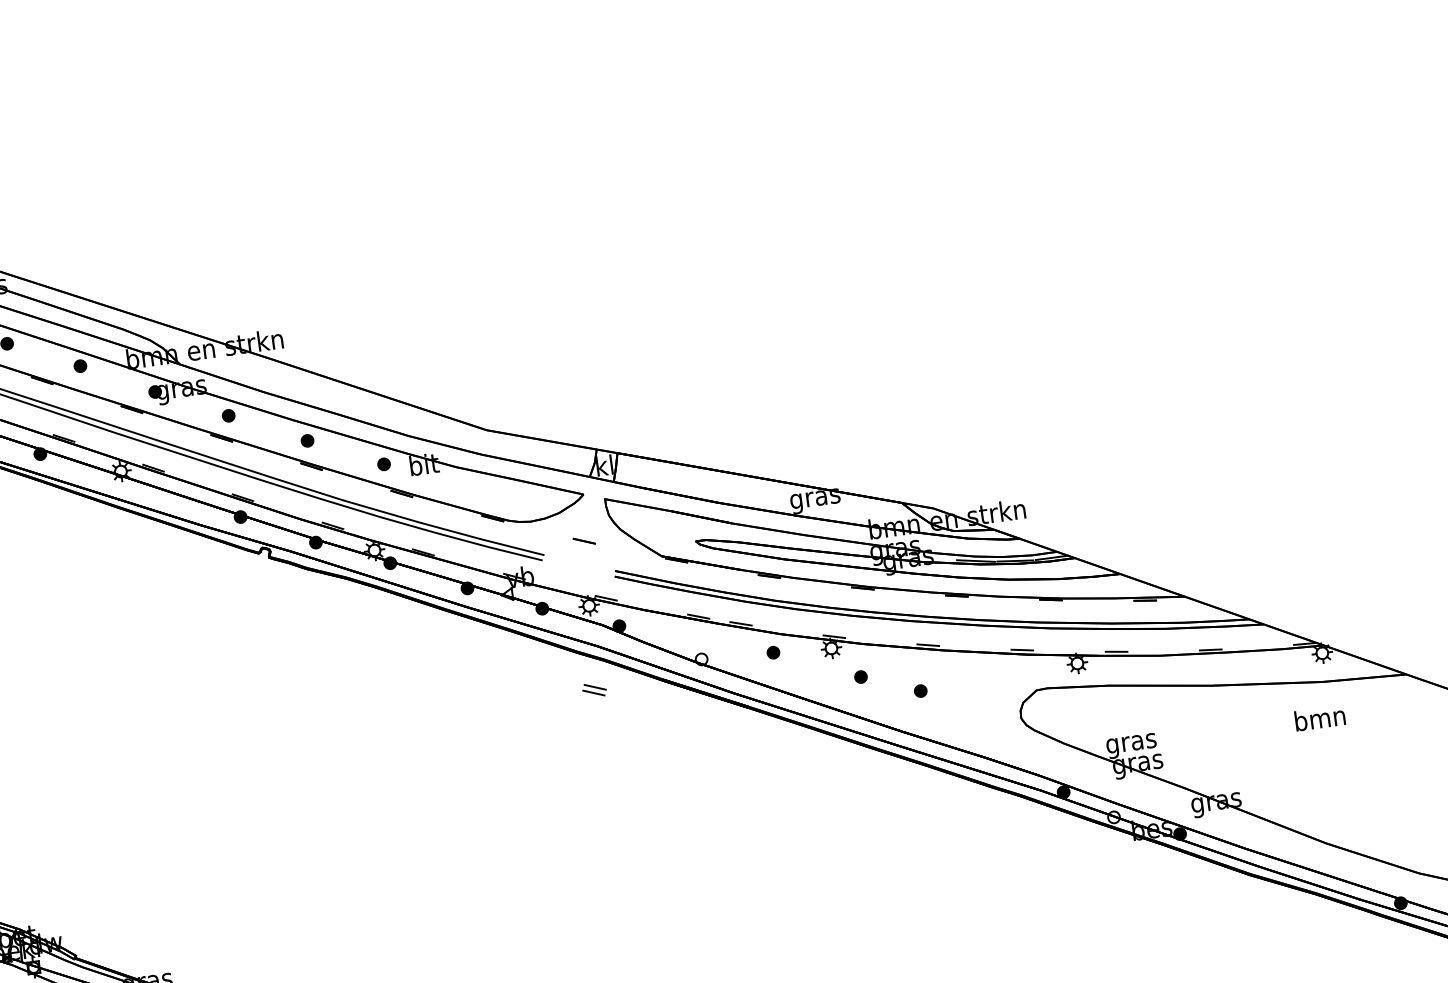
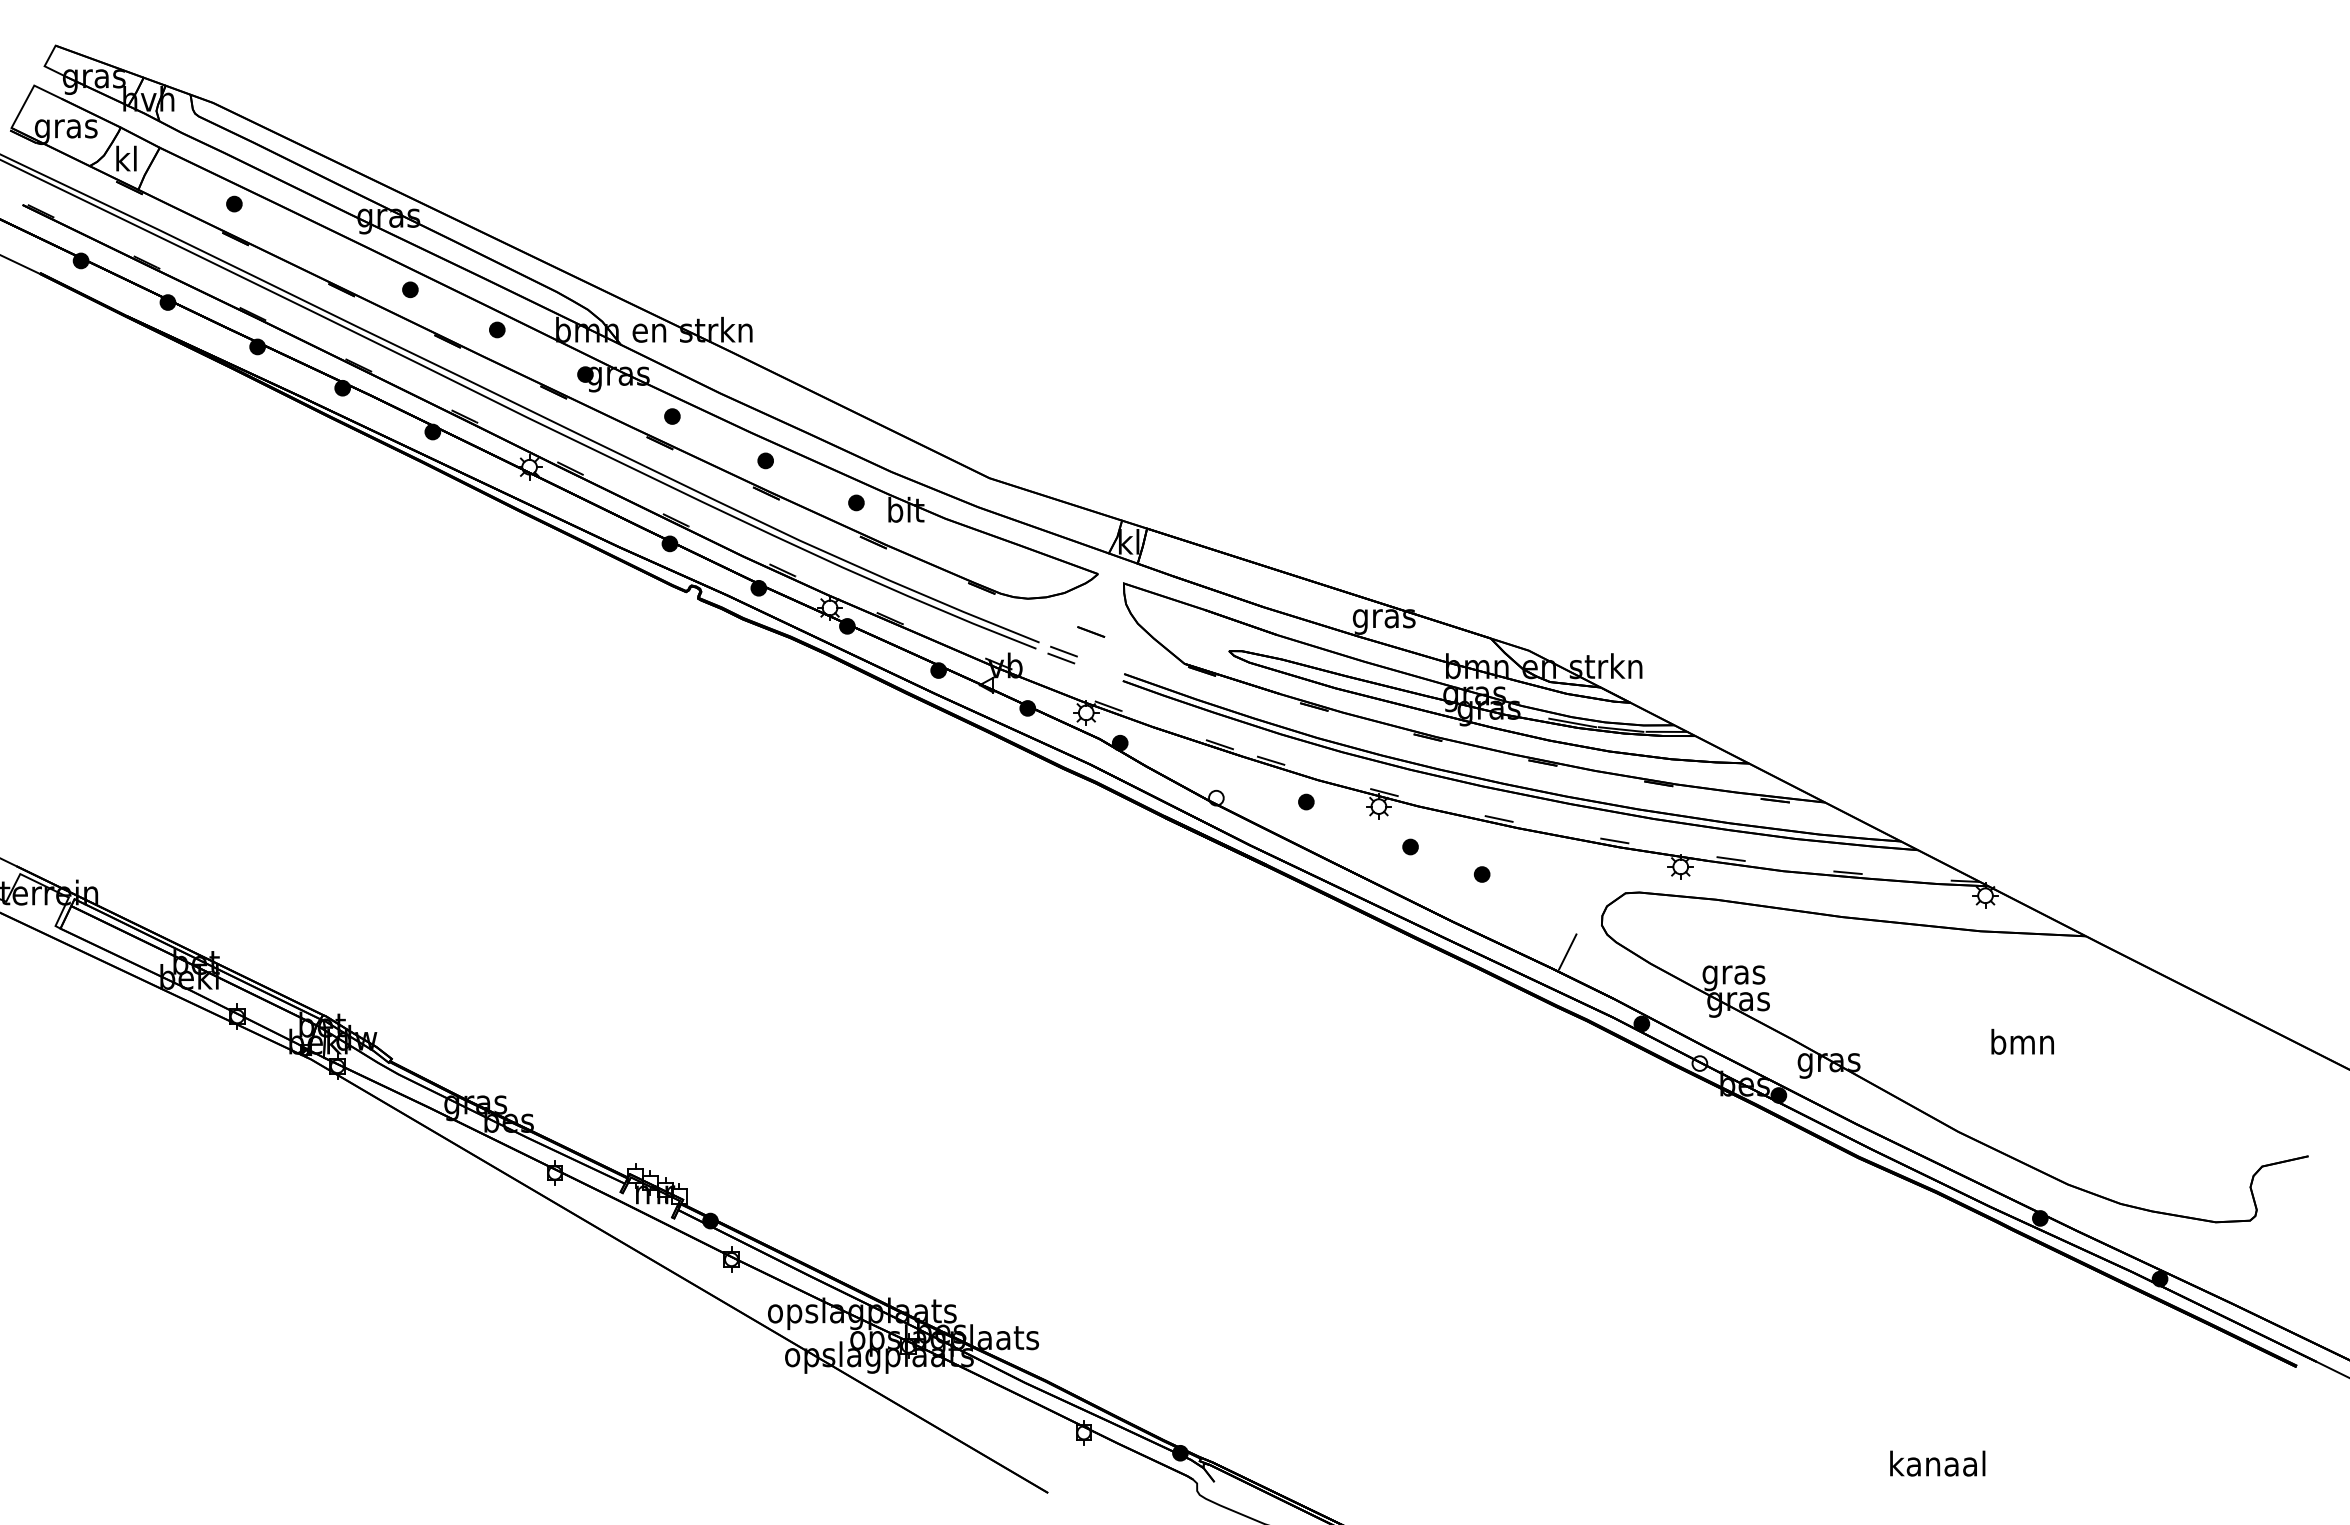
part: (594, 689) -> (1062, 654), moved
text: (1319, 718) -> (2022, 1041), moved
line: (996, 742) -> (1567, 951), added

